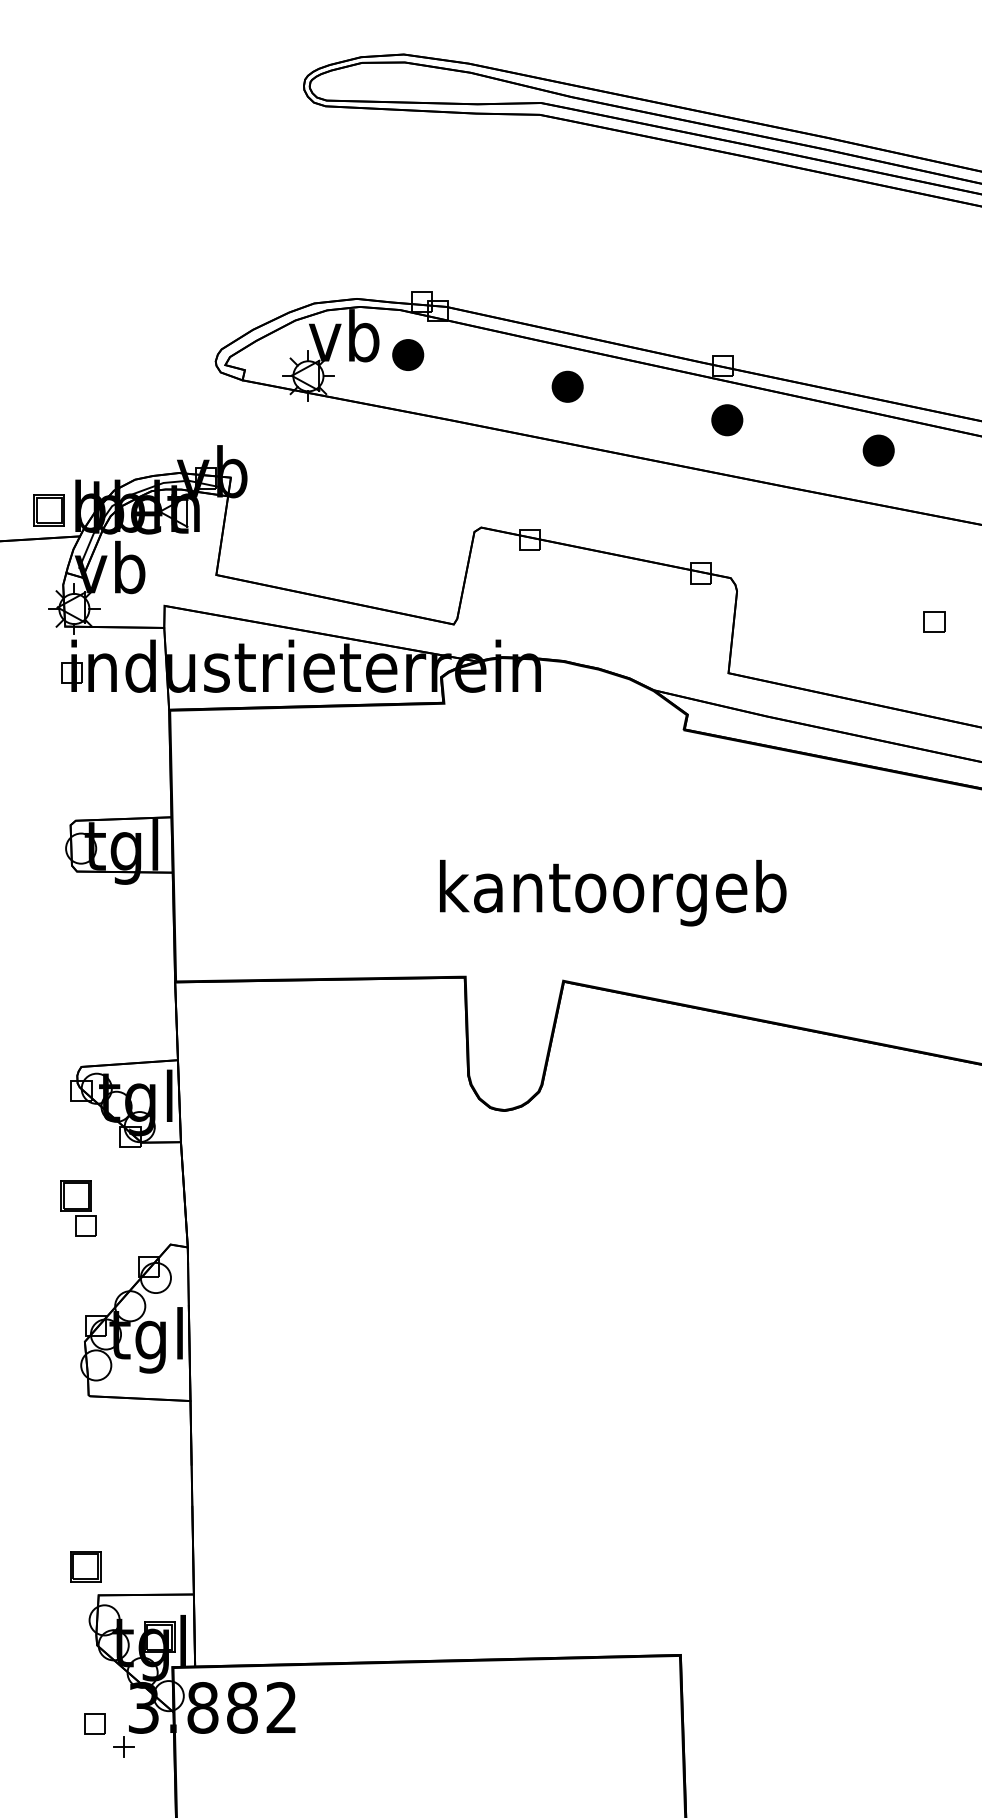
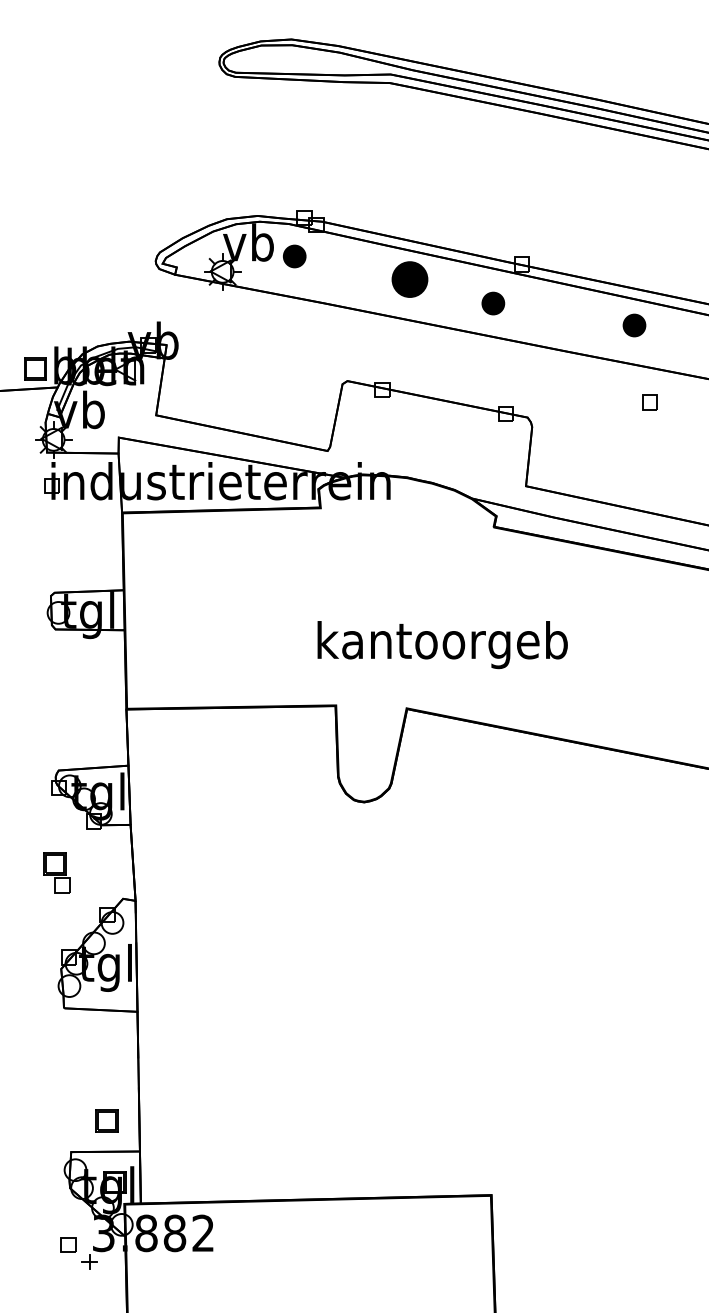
part: (567, 386) -> (409, 279), size x1.6
part: (727, 420) -> (493, 303), moved
part: (934, 621) -> (650, 401), moved
part: (85, 1566) -> (106, 1121), moved

